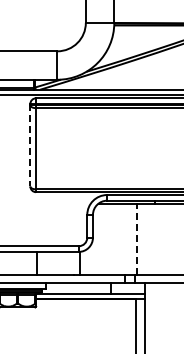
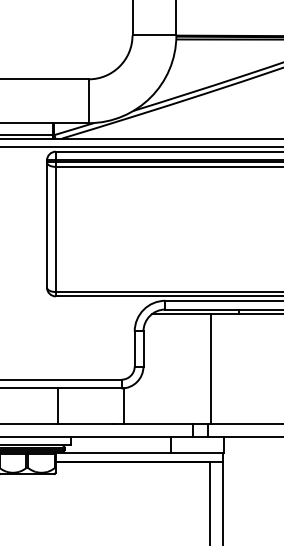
line: (30, 145) -> (47, 224), dashed -> solid
line: (137, 239) -> (212, 369), dashed -> solid

